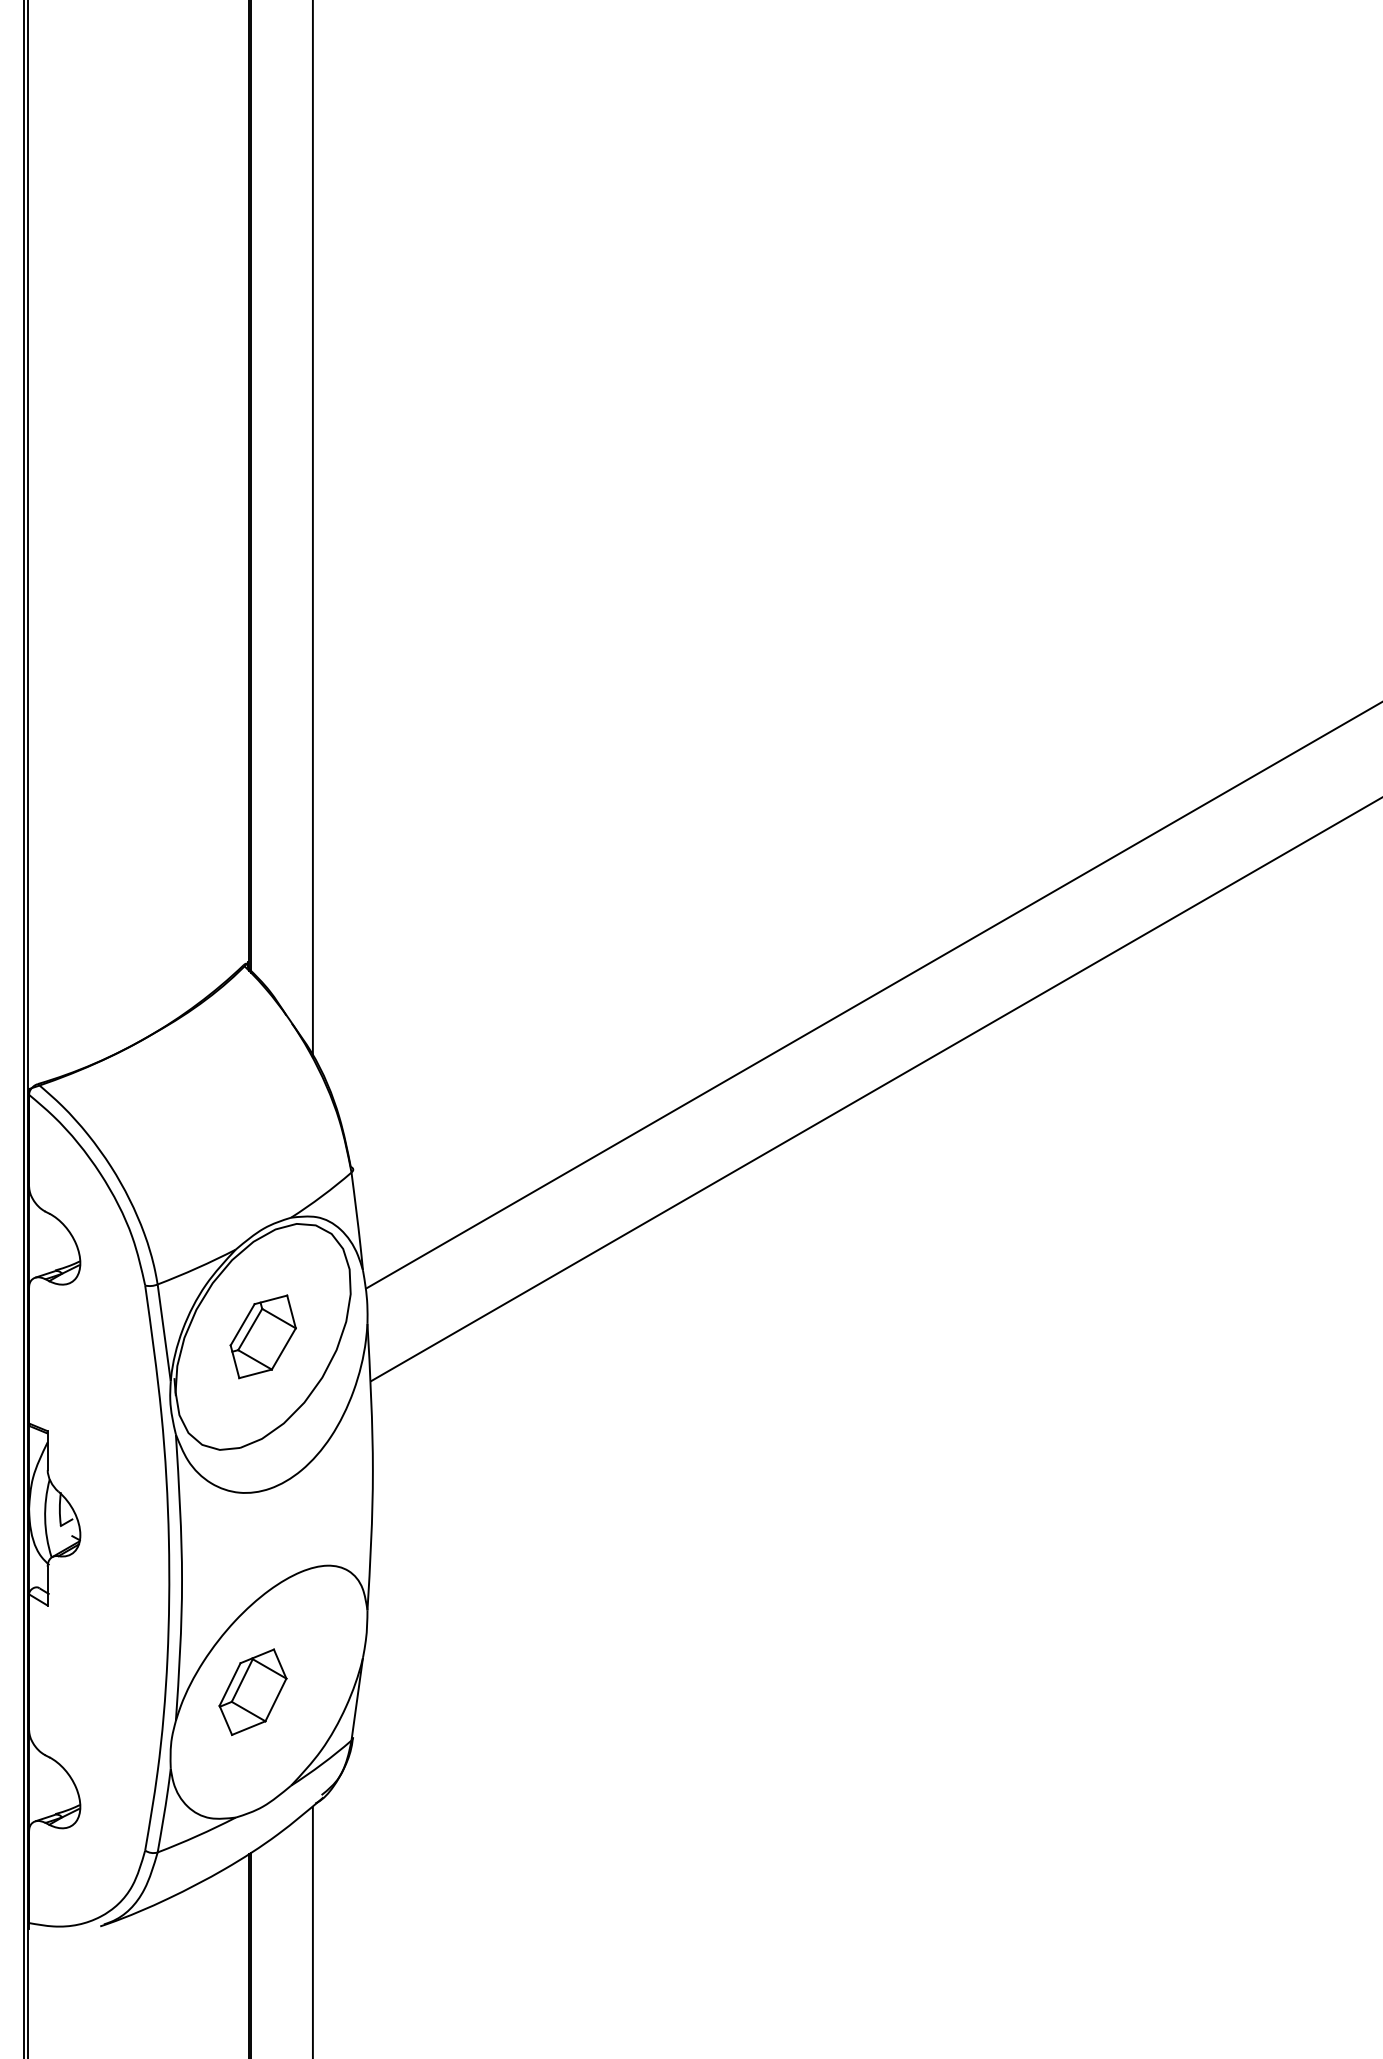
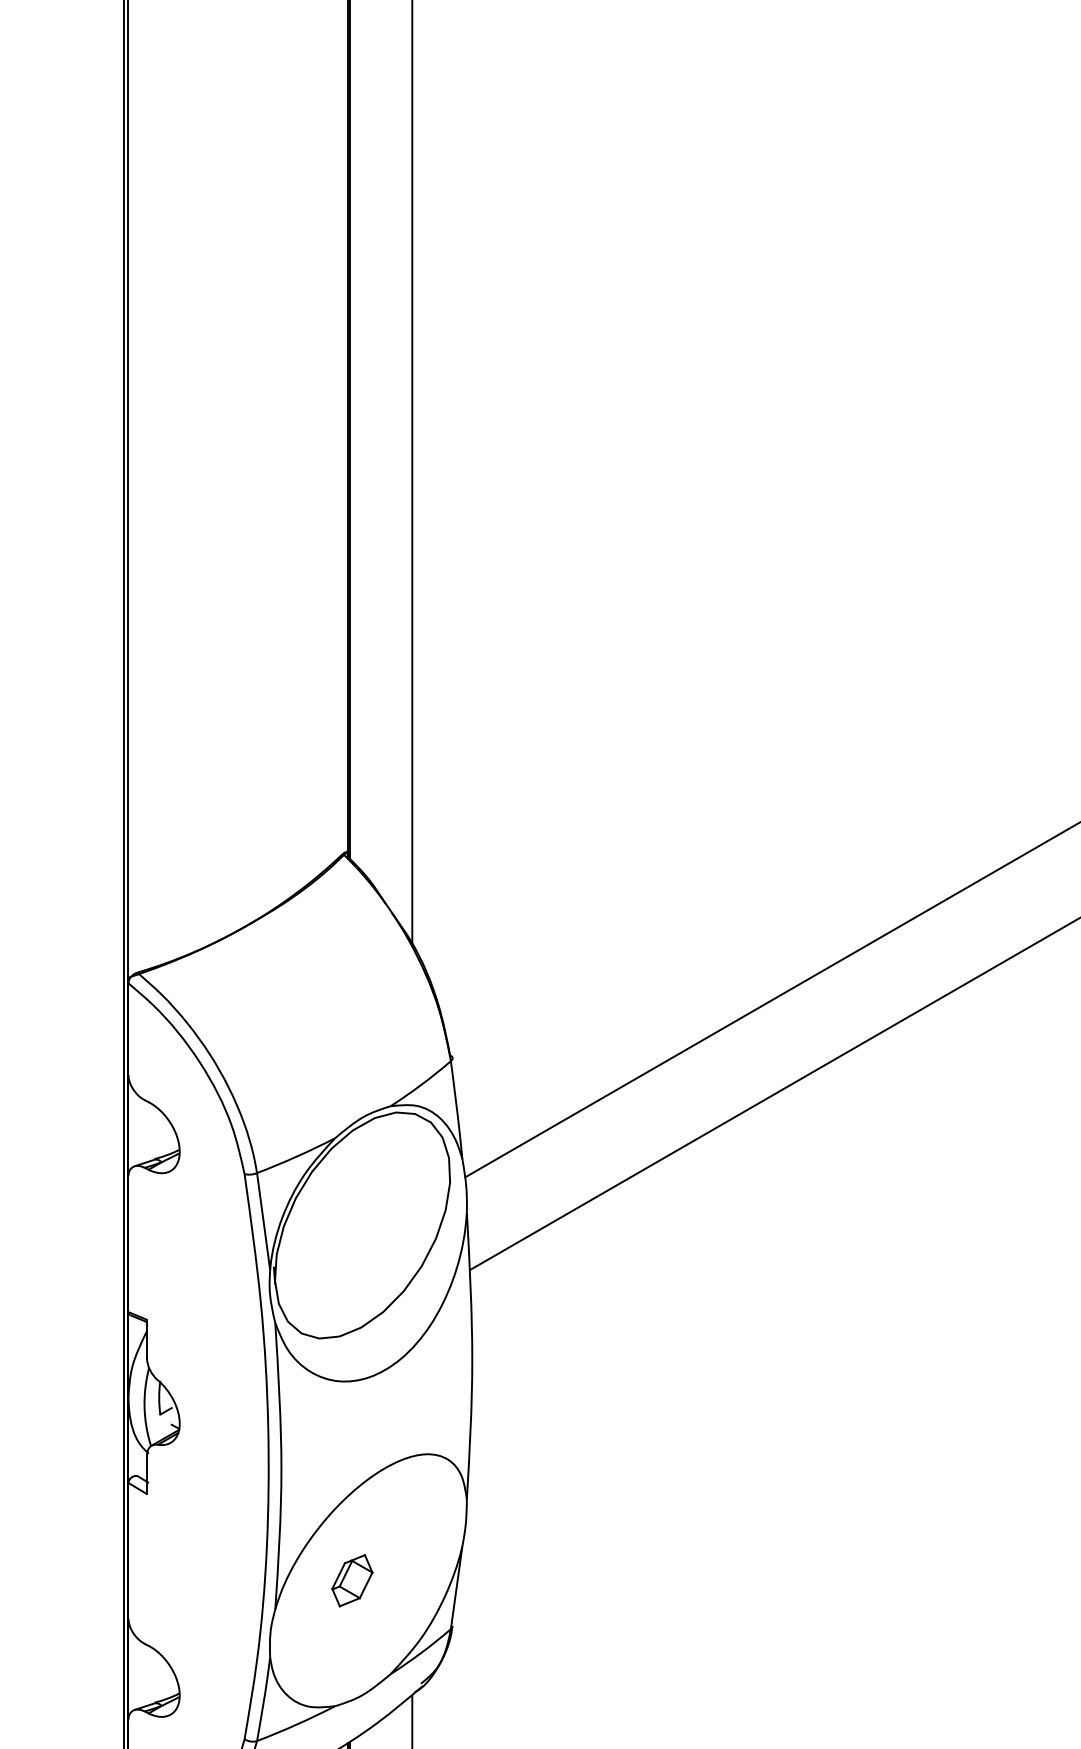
part: (262, 1336) -> (361, 1225), removed
part: (252, 1691) -> (351, 1580), size x0.6

